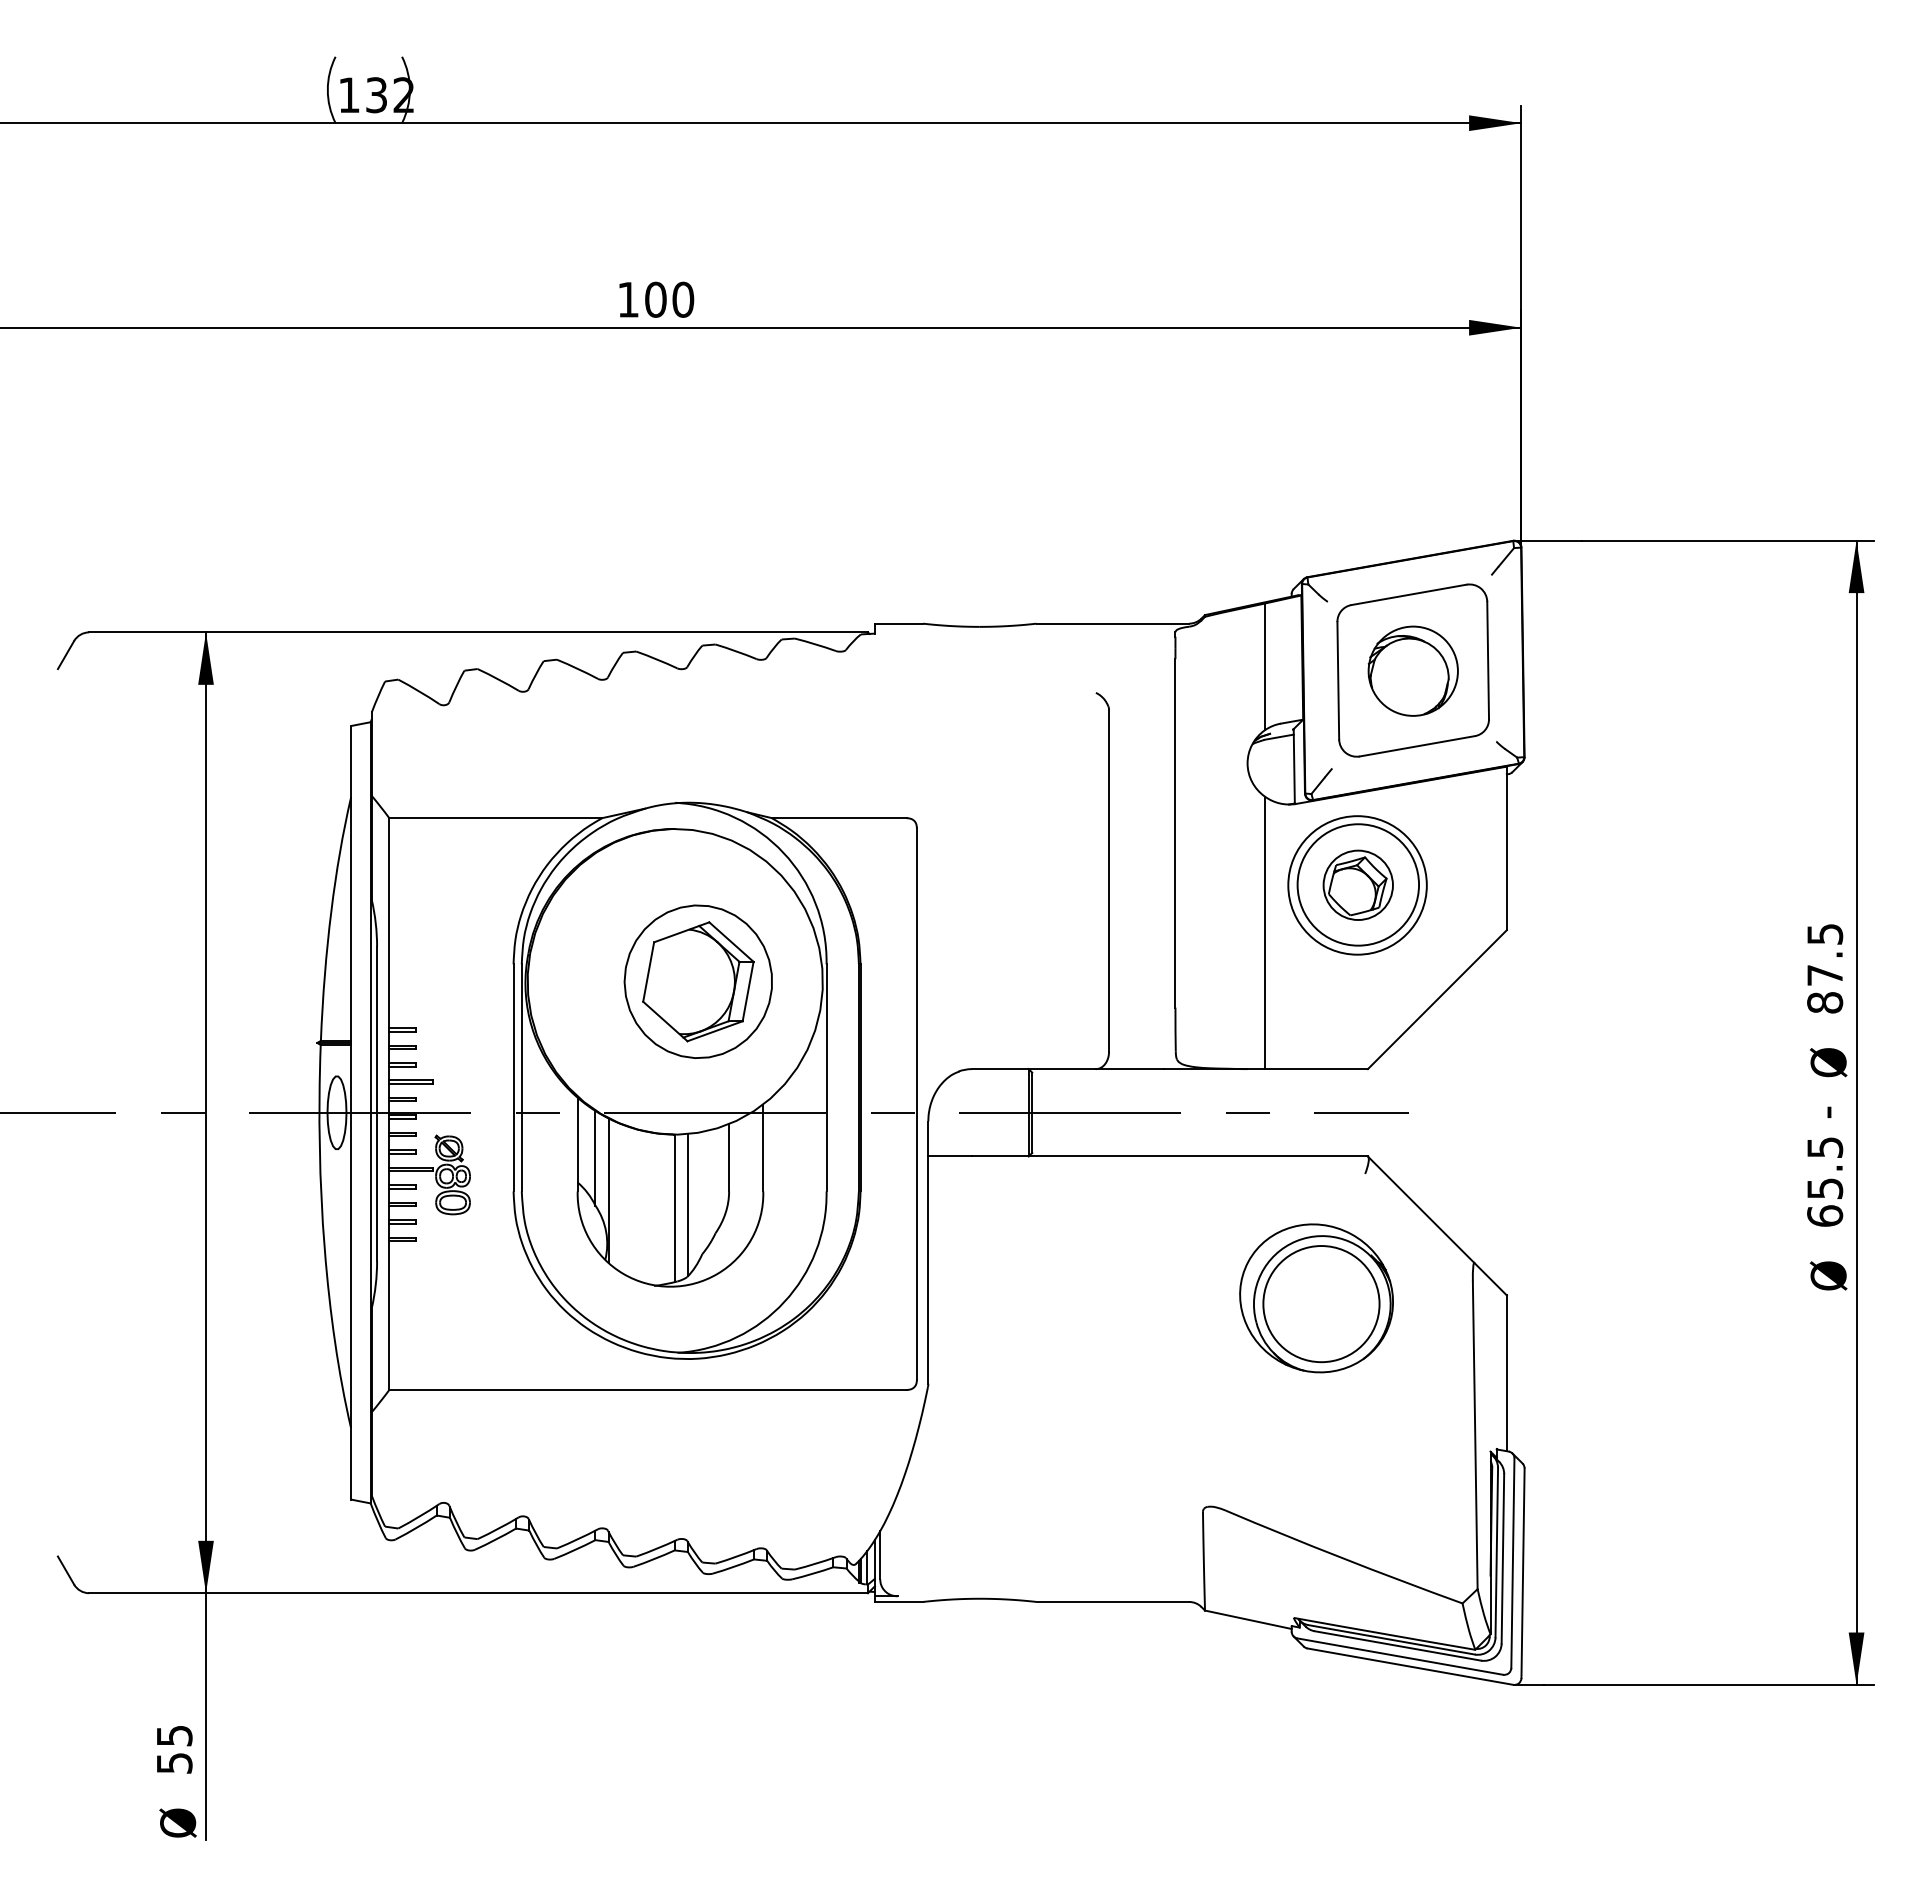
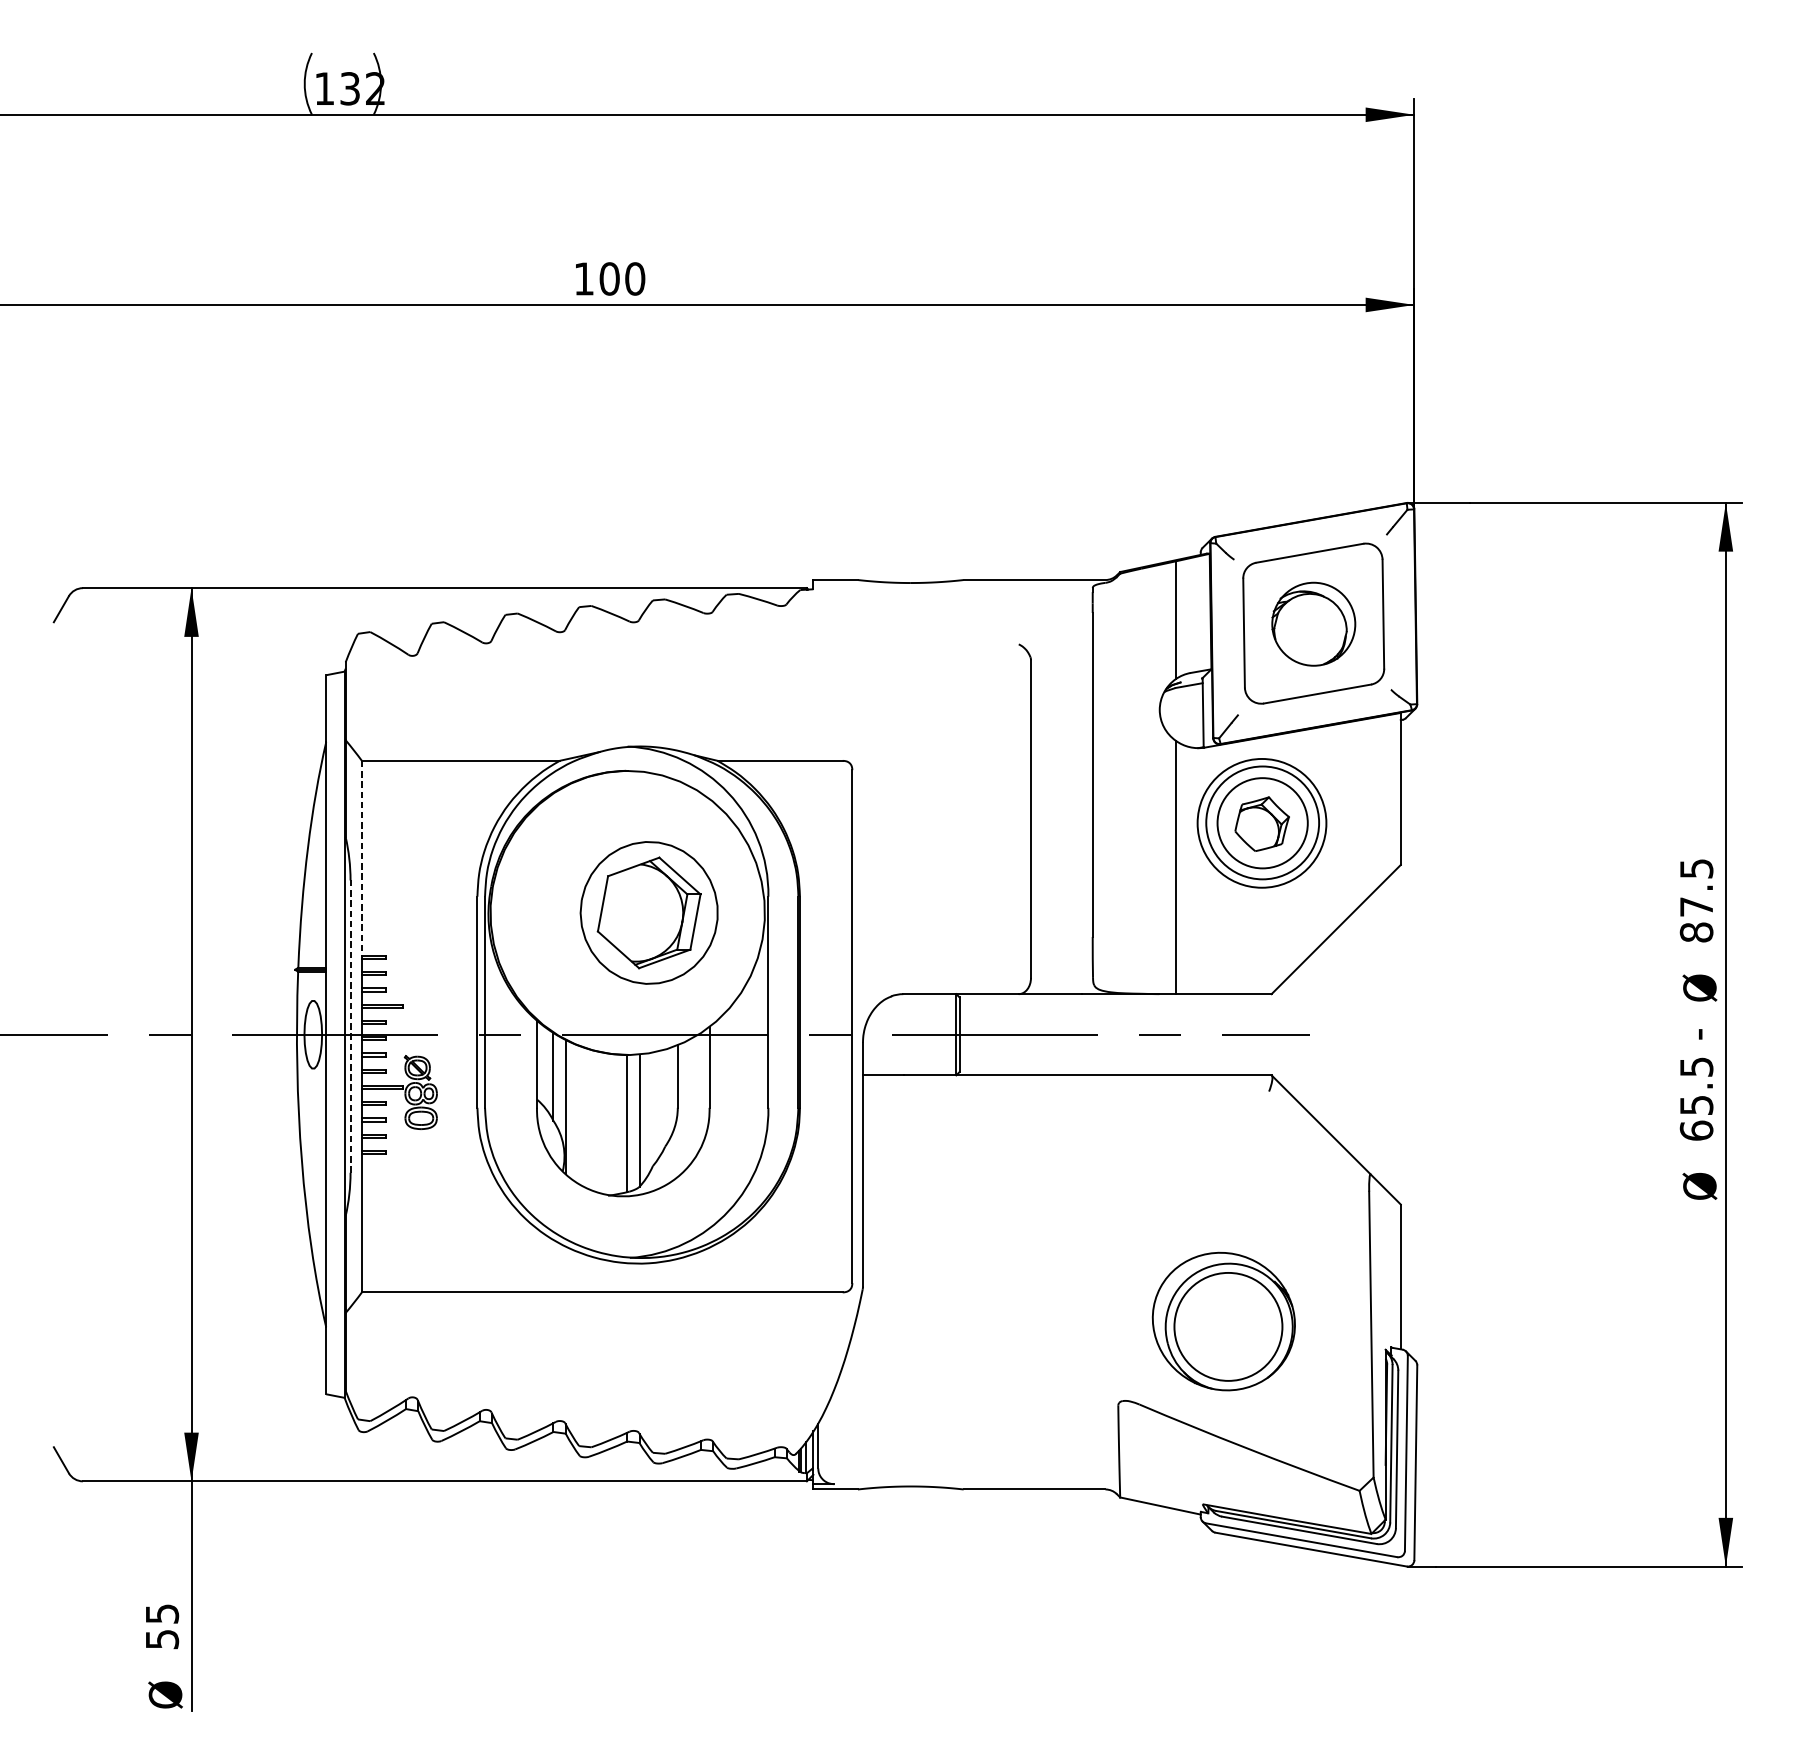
circle: (1357, 885) -> (1261, 823), size x1.4
line: (389, 923) -> (362, 858), solid -> dashed
line: (377, 1103) -> (350, 1026), solid -> dashed
part: (1316, 1298) -> (1223, 1321), moved

